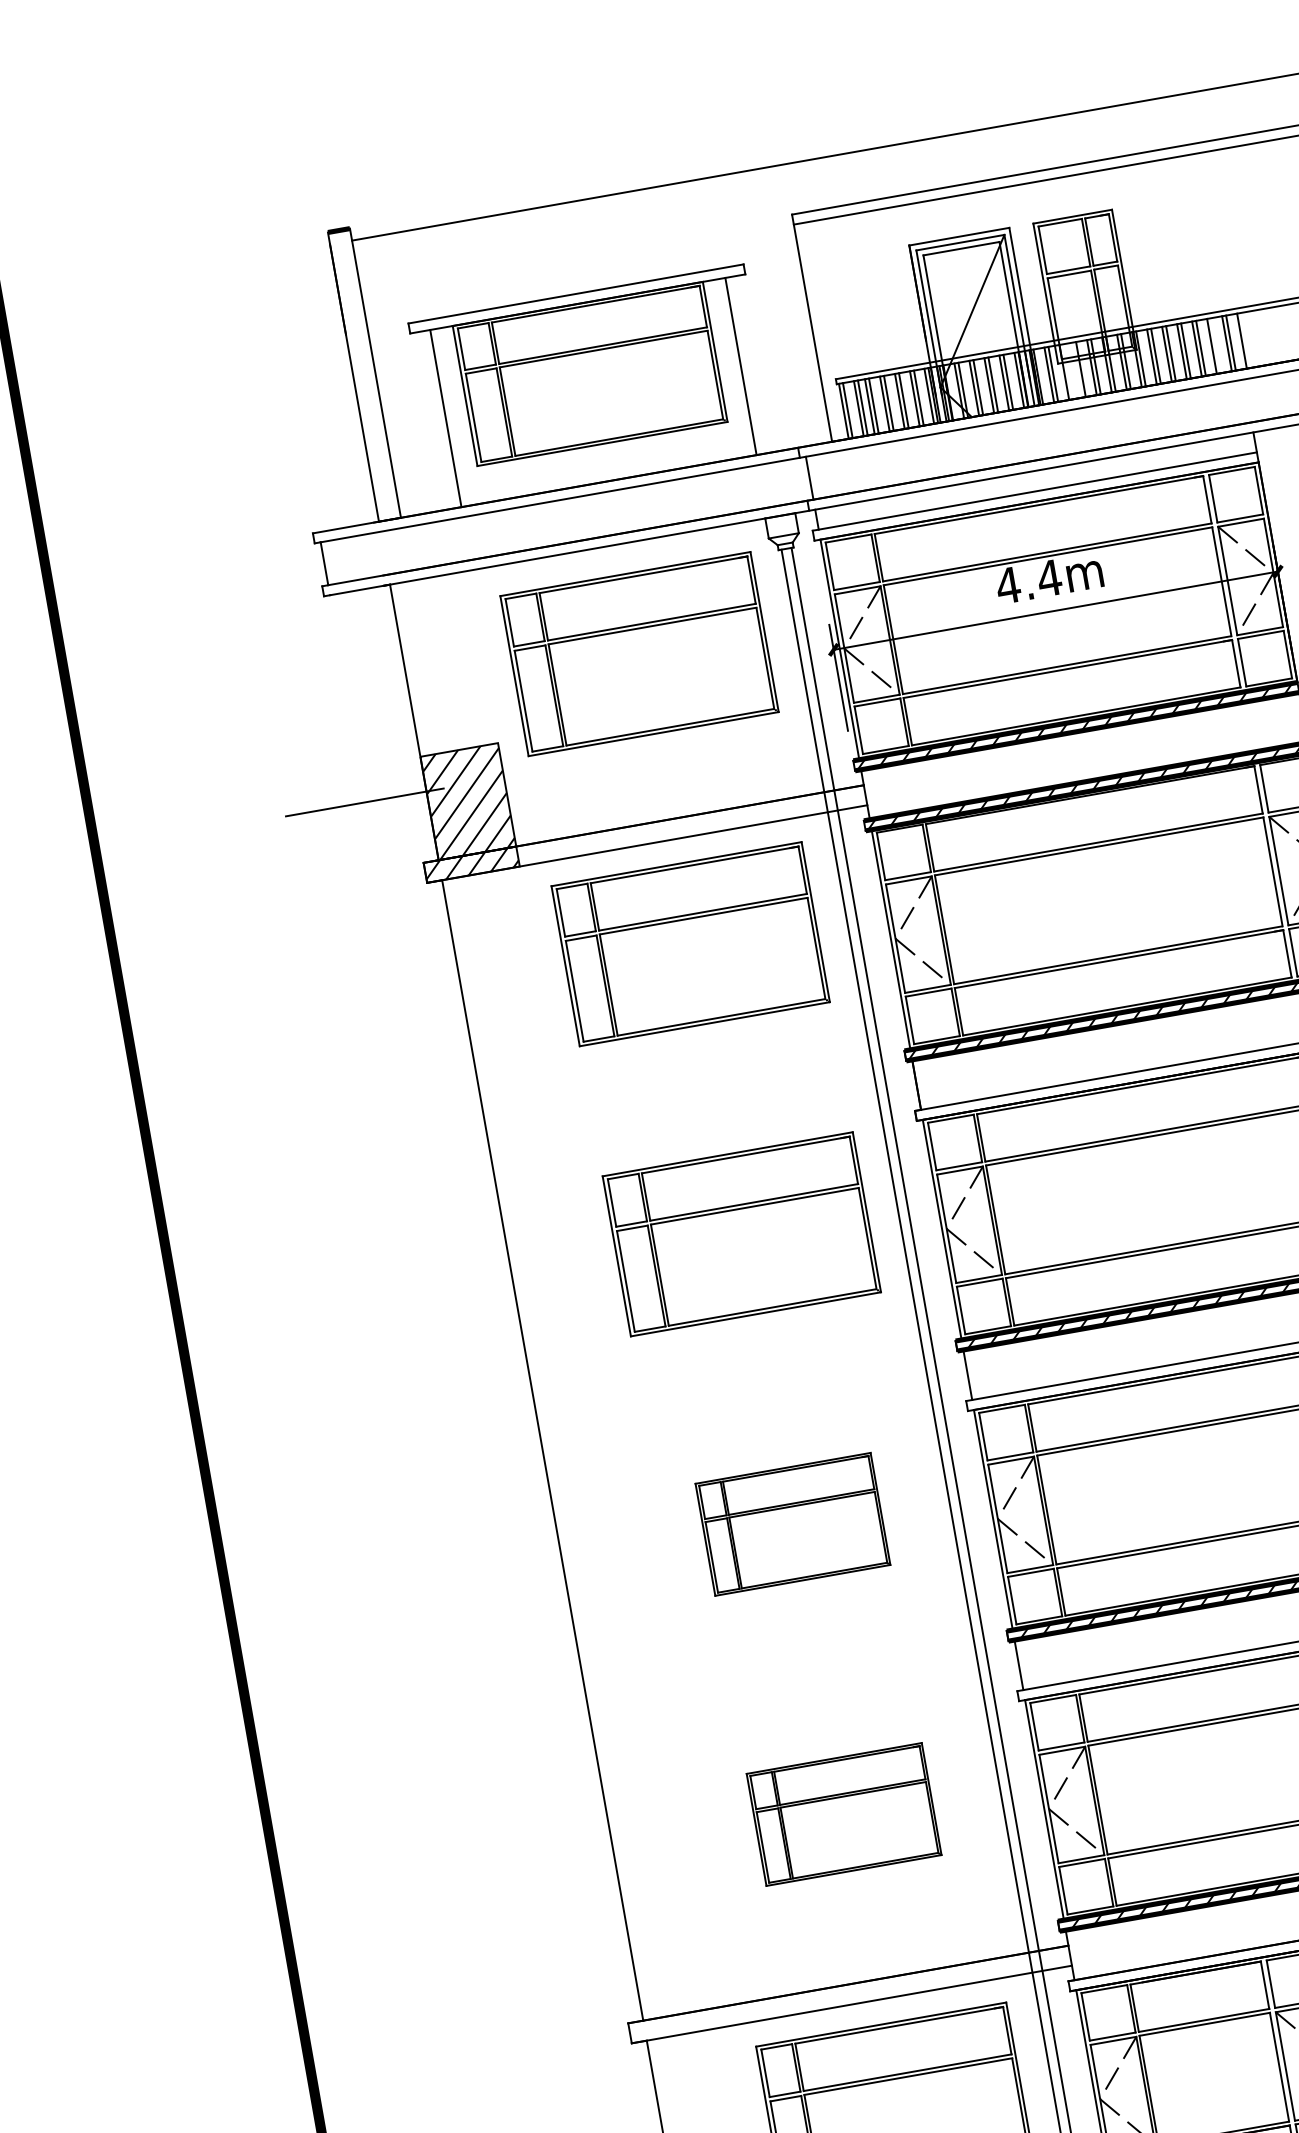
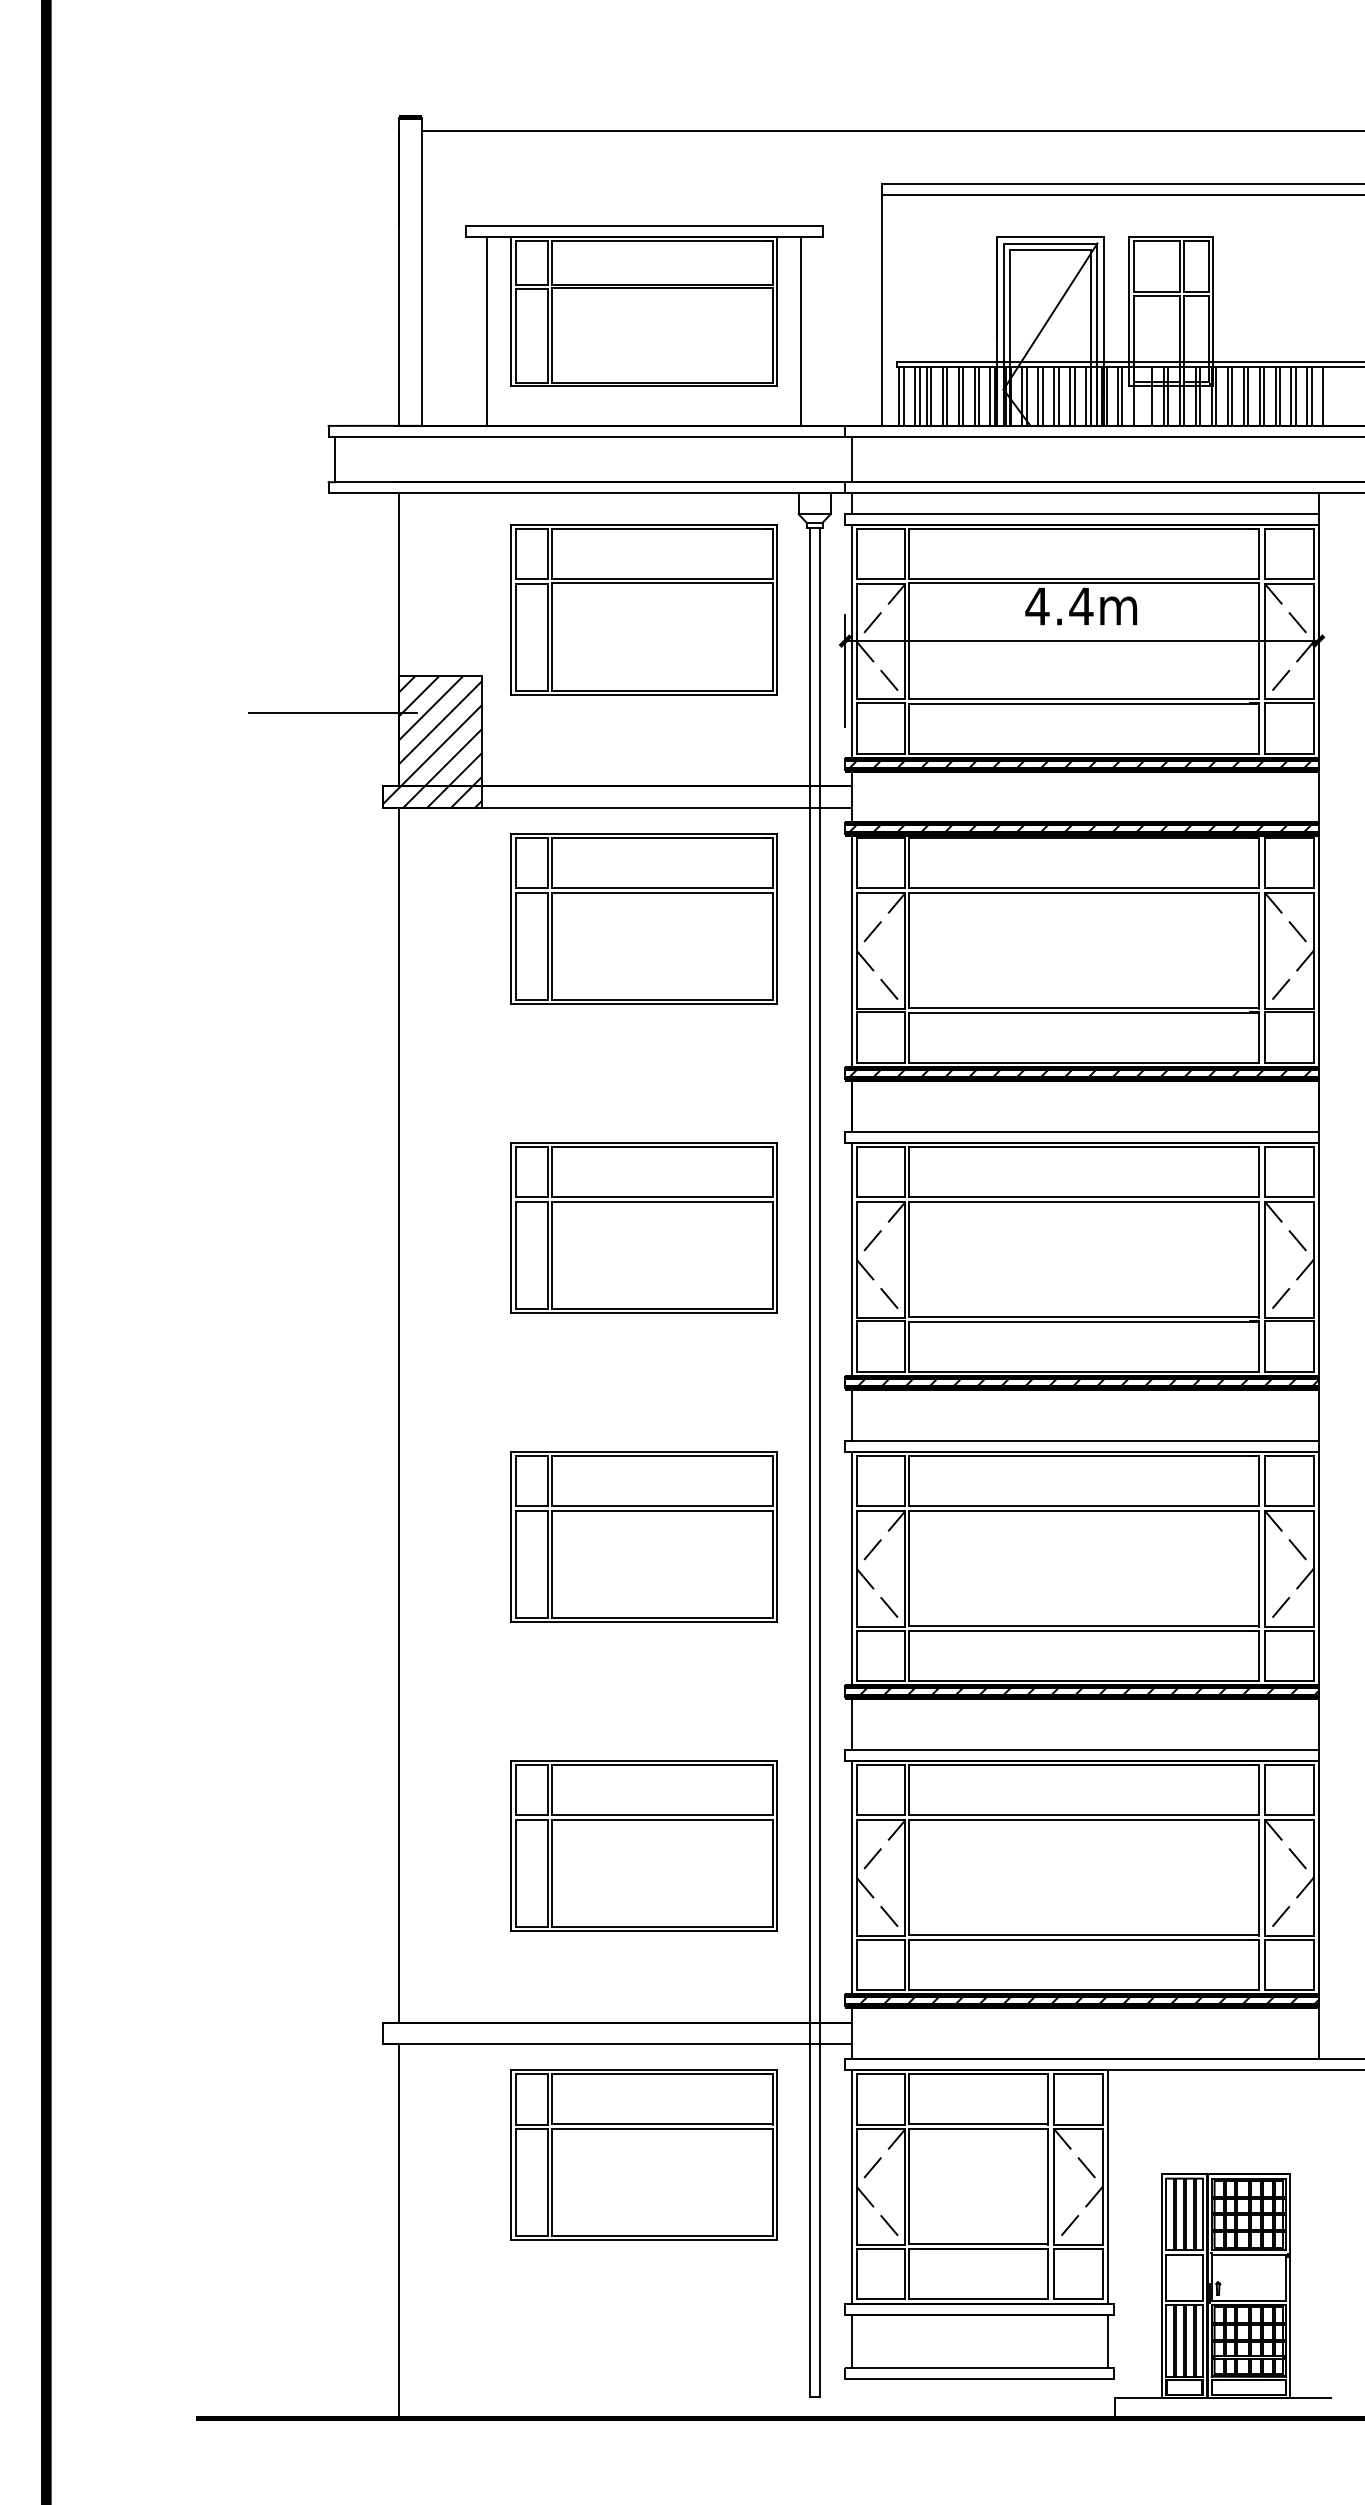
line: (1215, 345) -> (1295, 396), added
part: (792, 1523) -> (643, 1536), size x1.43
part: (843, 1814) -> (643, 1845), size x1.43

